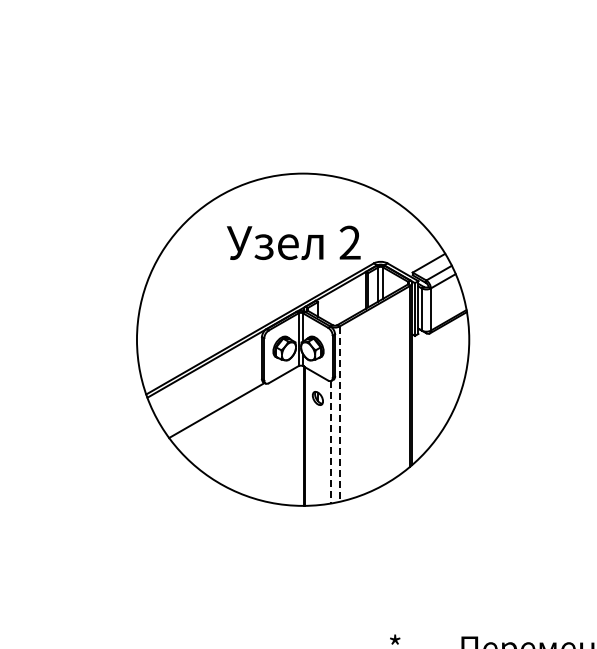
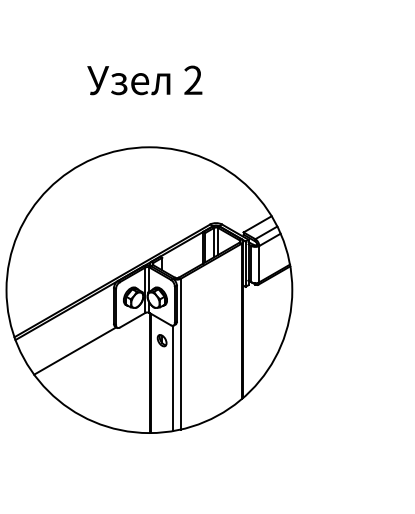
text: (293, 242) -> (144, 80), moved
line: (339, 414) -> (180, 354), dashed -> solid
line: (330, 442) -> (172, 378), dashed -> solid

